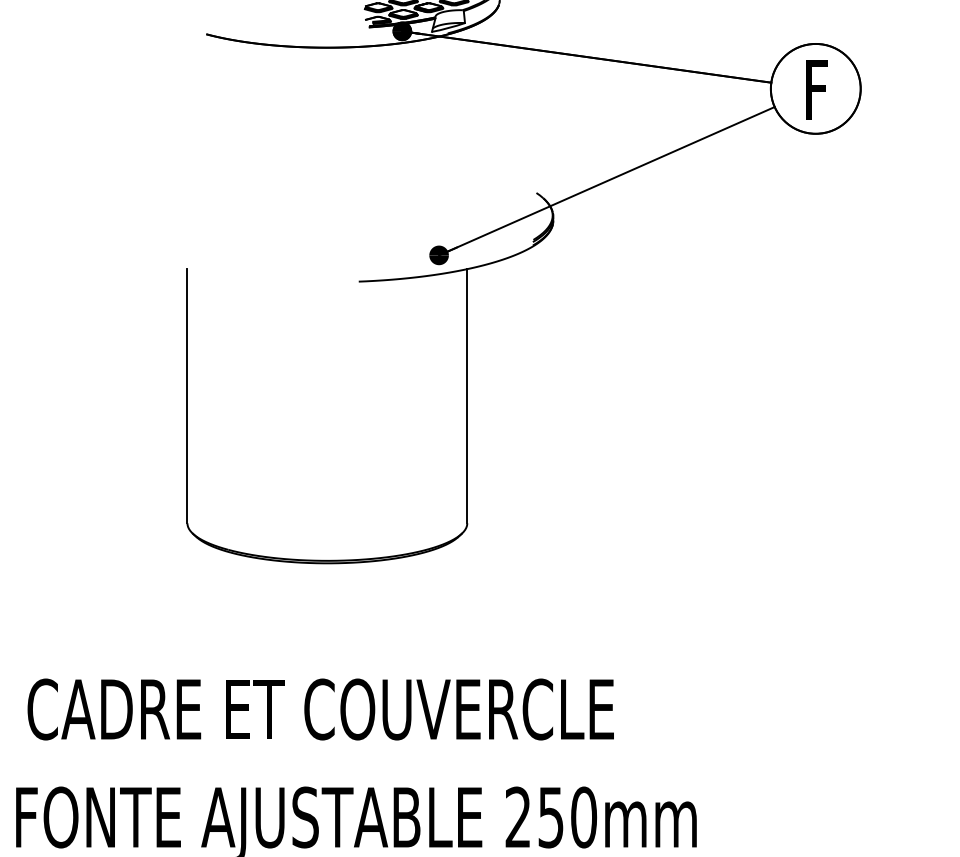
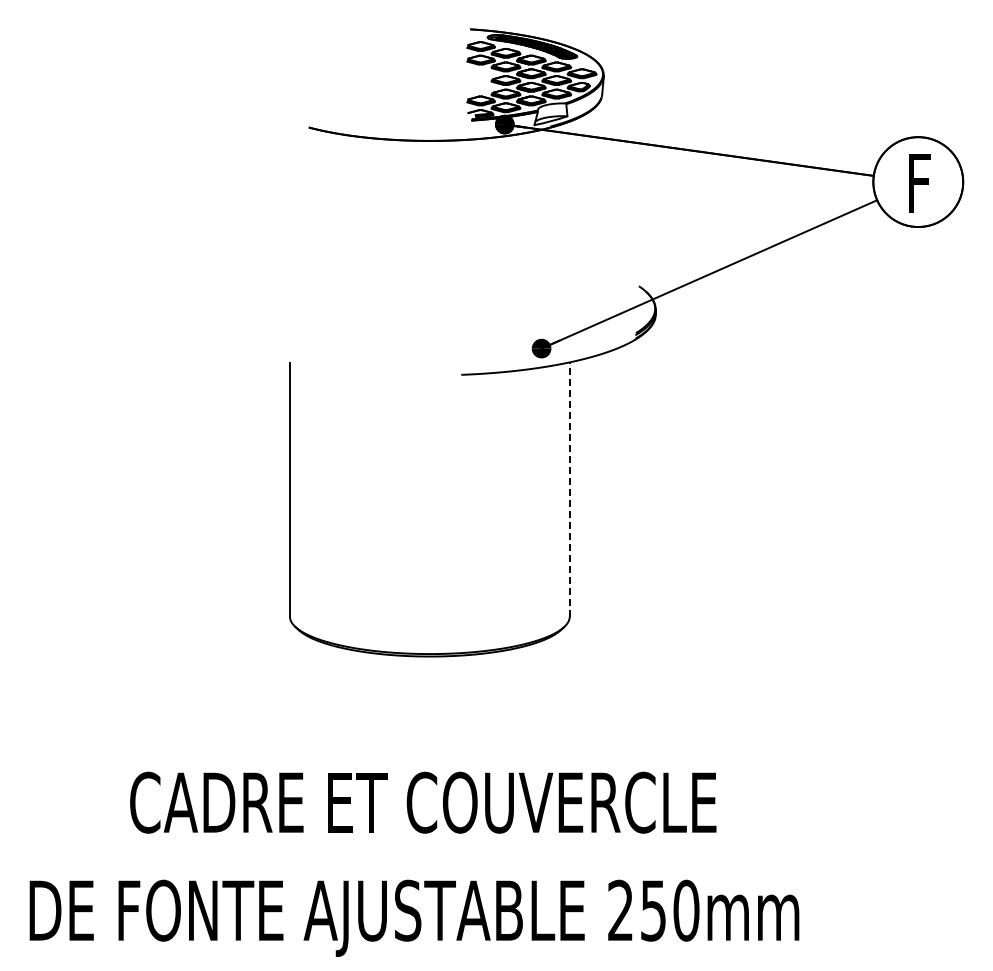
line: (467, 396) -> (569, 489), solid -> dashed

